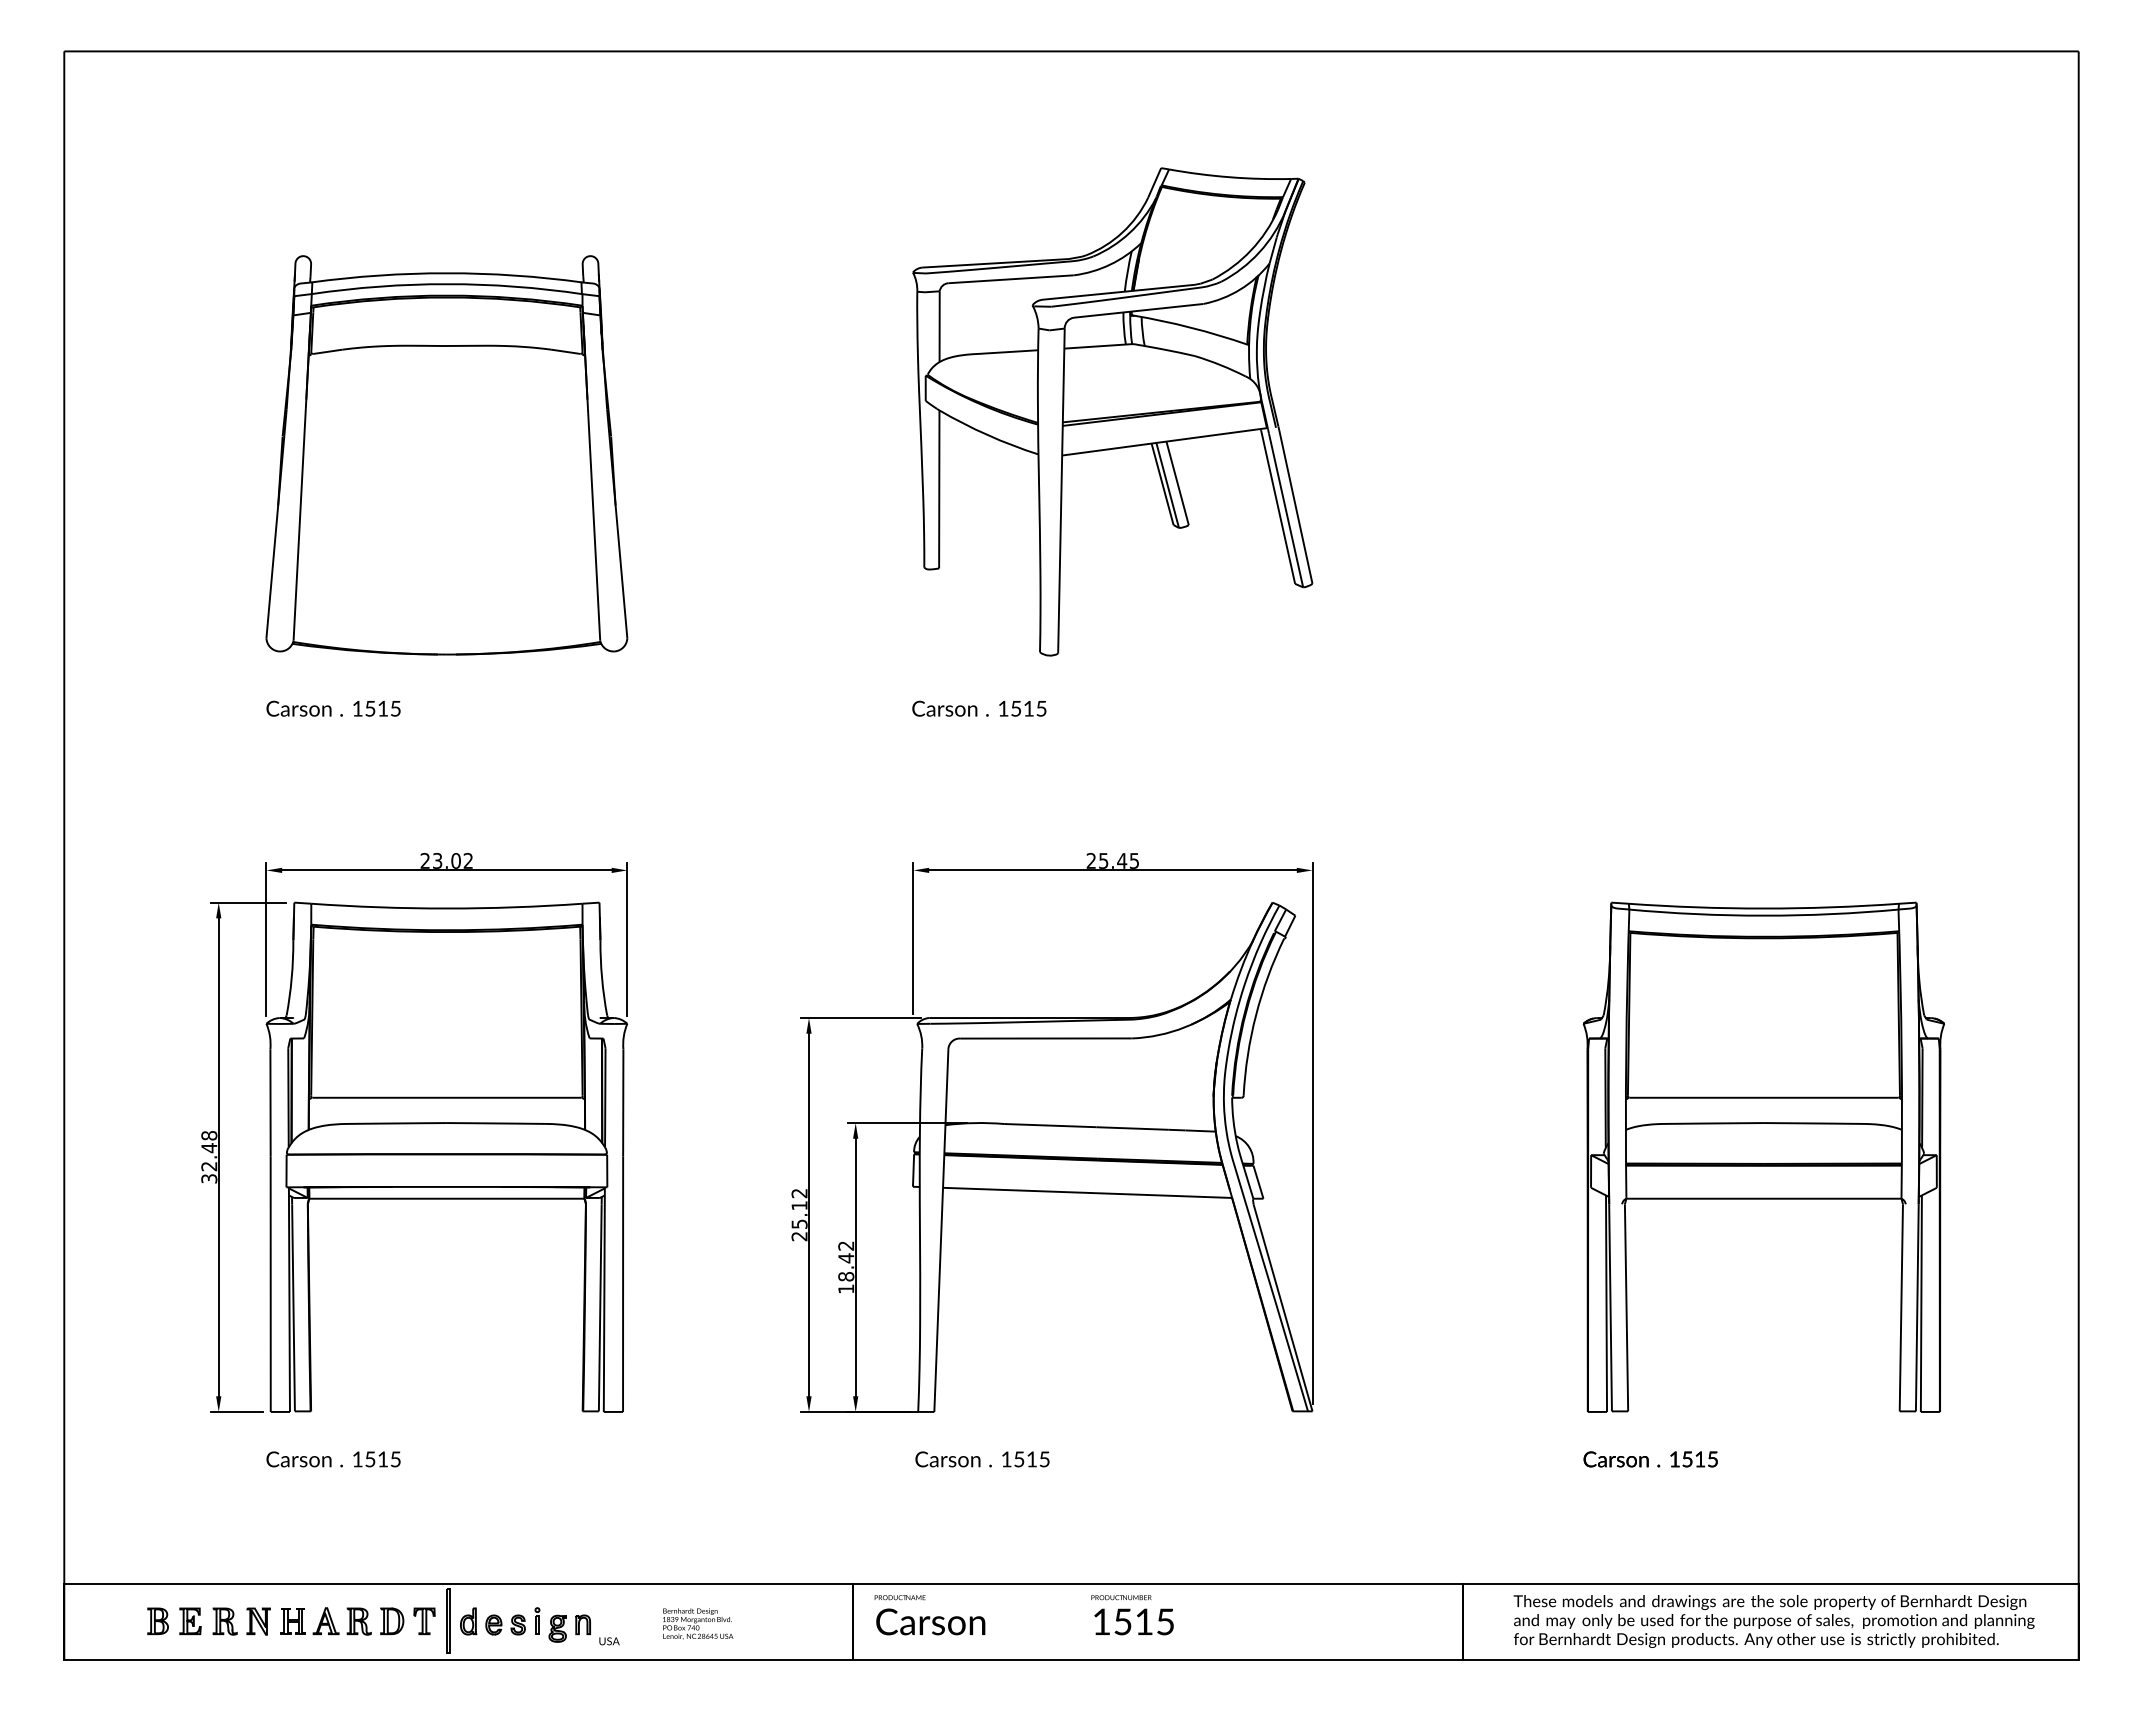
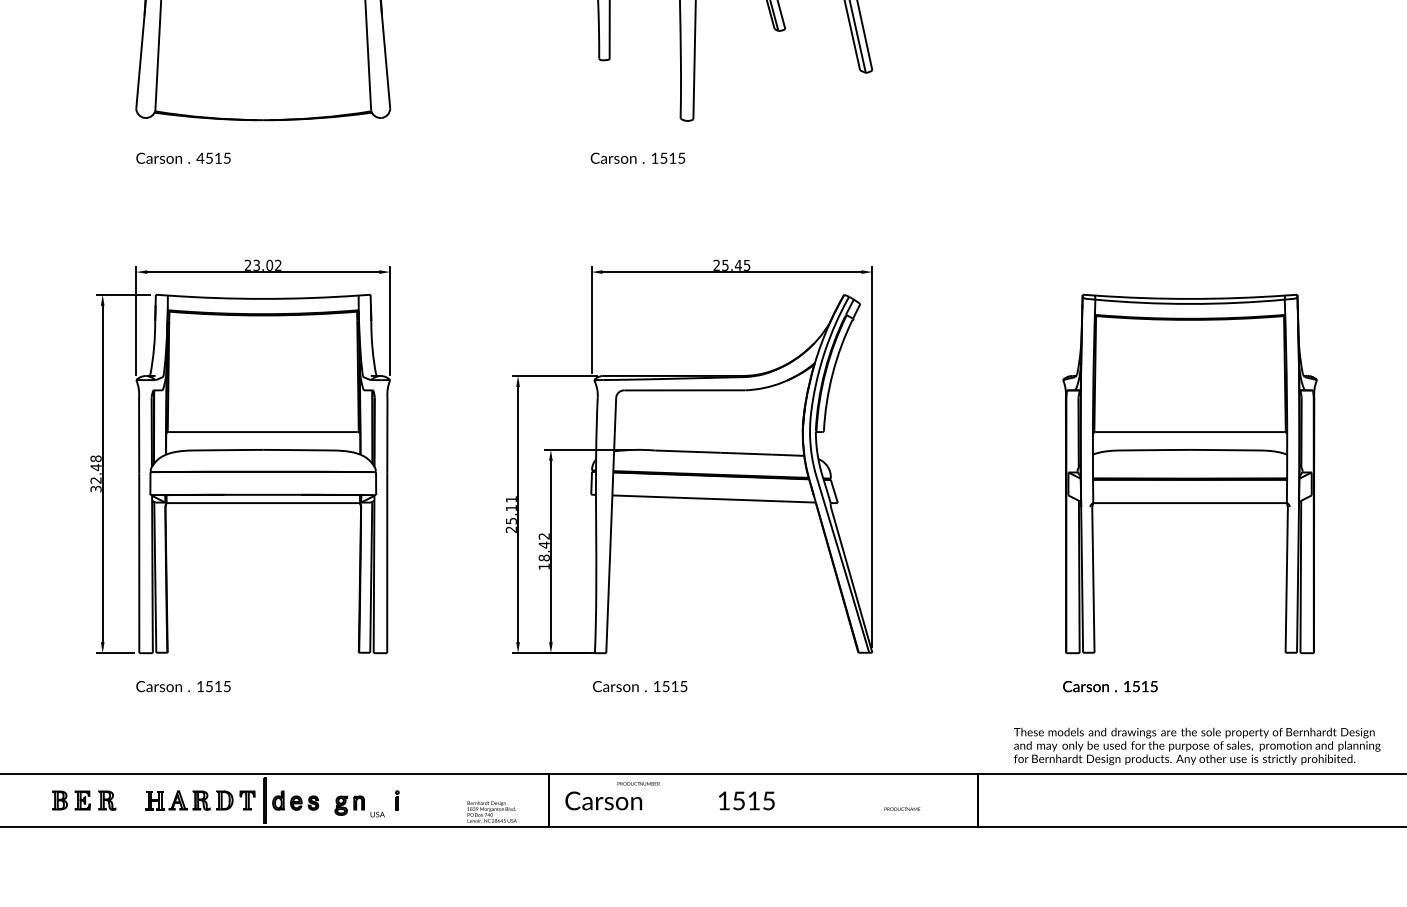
text: (357, 708) -> (200, 158), 1515 -> 4515
text: (799, 1193) -> (511, 499), 25.12 -> 25.11
text: (899, 1597) -> (901, 809), moved
text: (1121, 1597) -> (638, 783), moved
part: (537, 1620) -> (397, 799), moved
part: (258, 1621) -> (130, 800), removed
text: (1773, 1621) -> (1196, 746), moved
text: (698, 1623) -> (492, 811), moved

